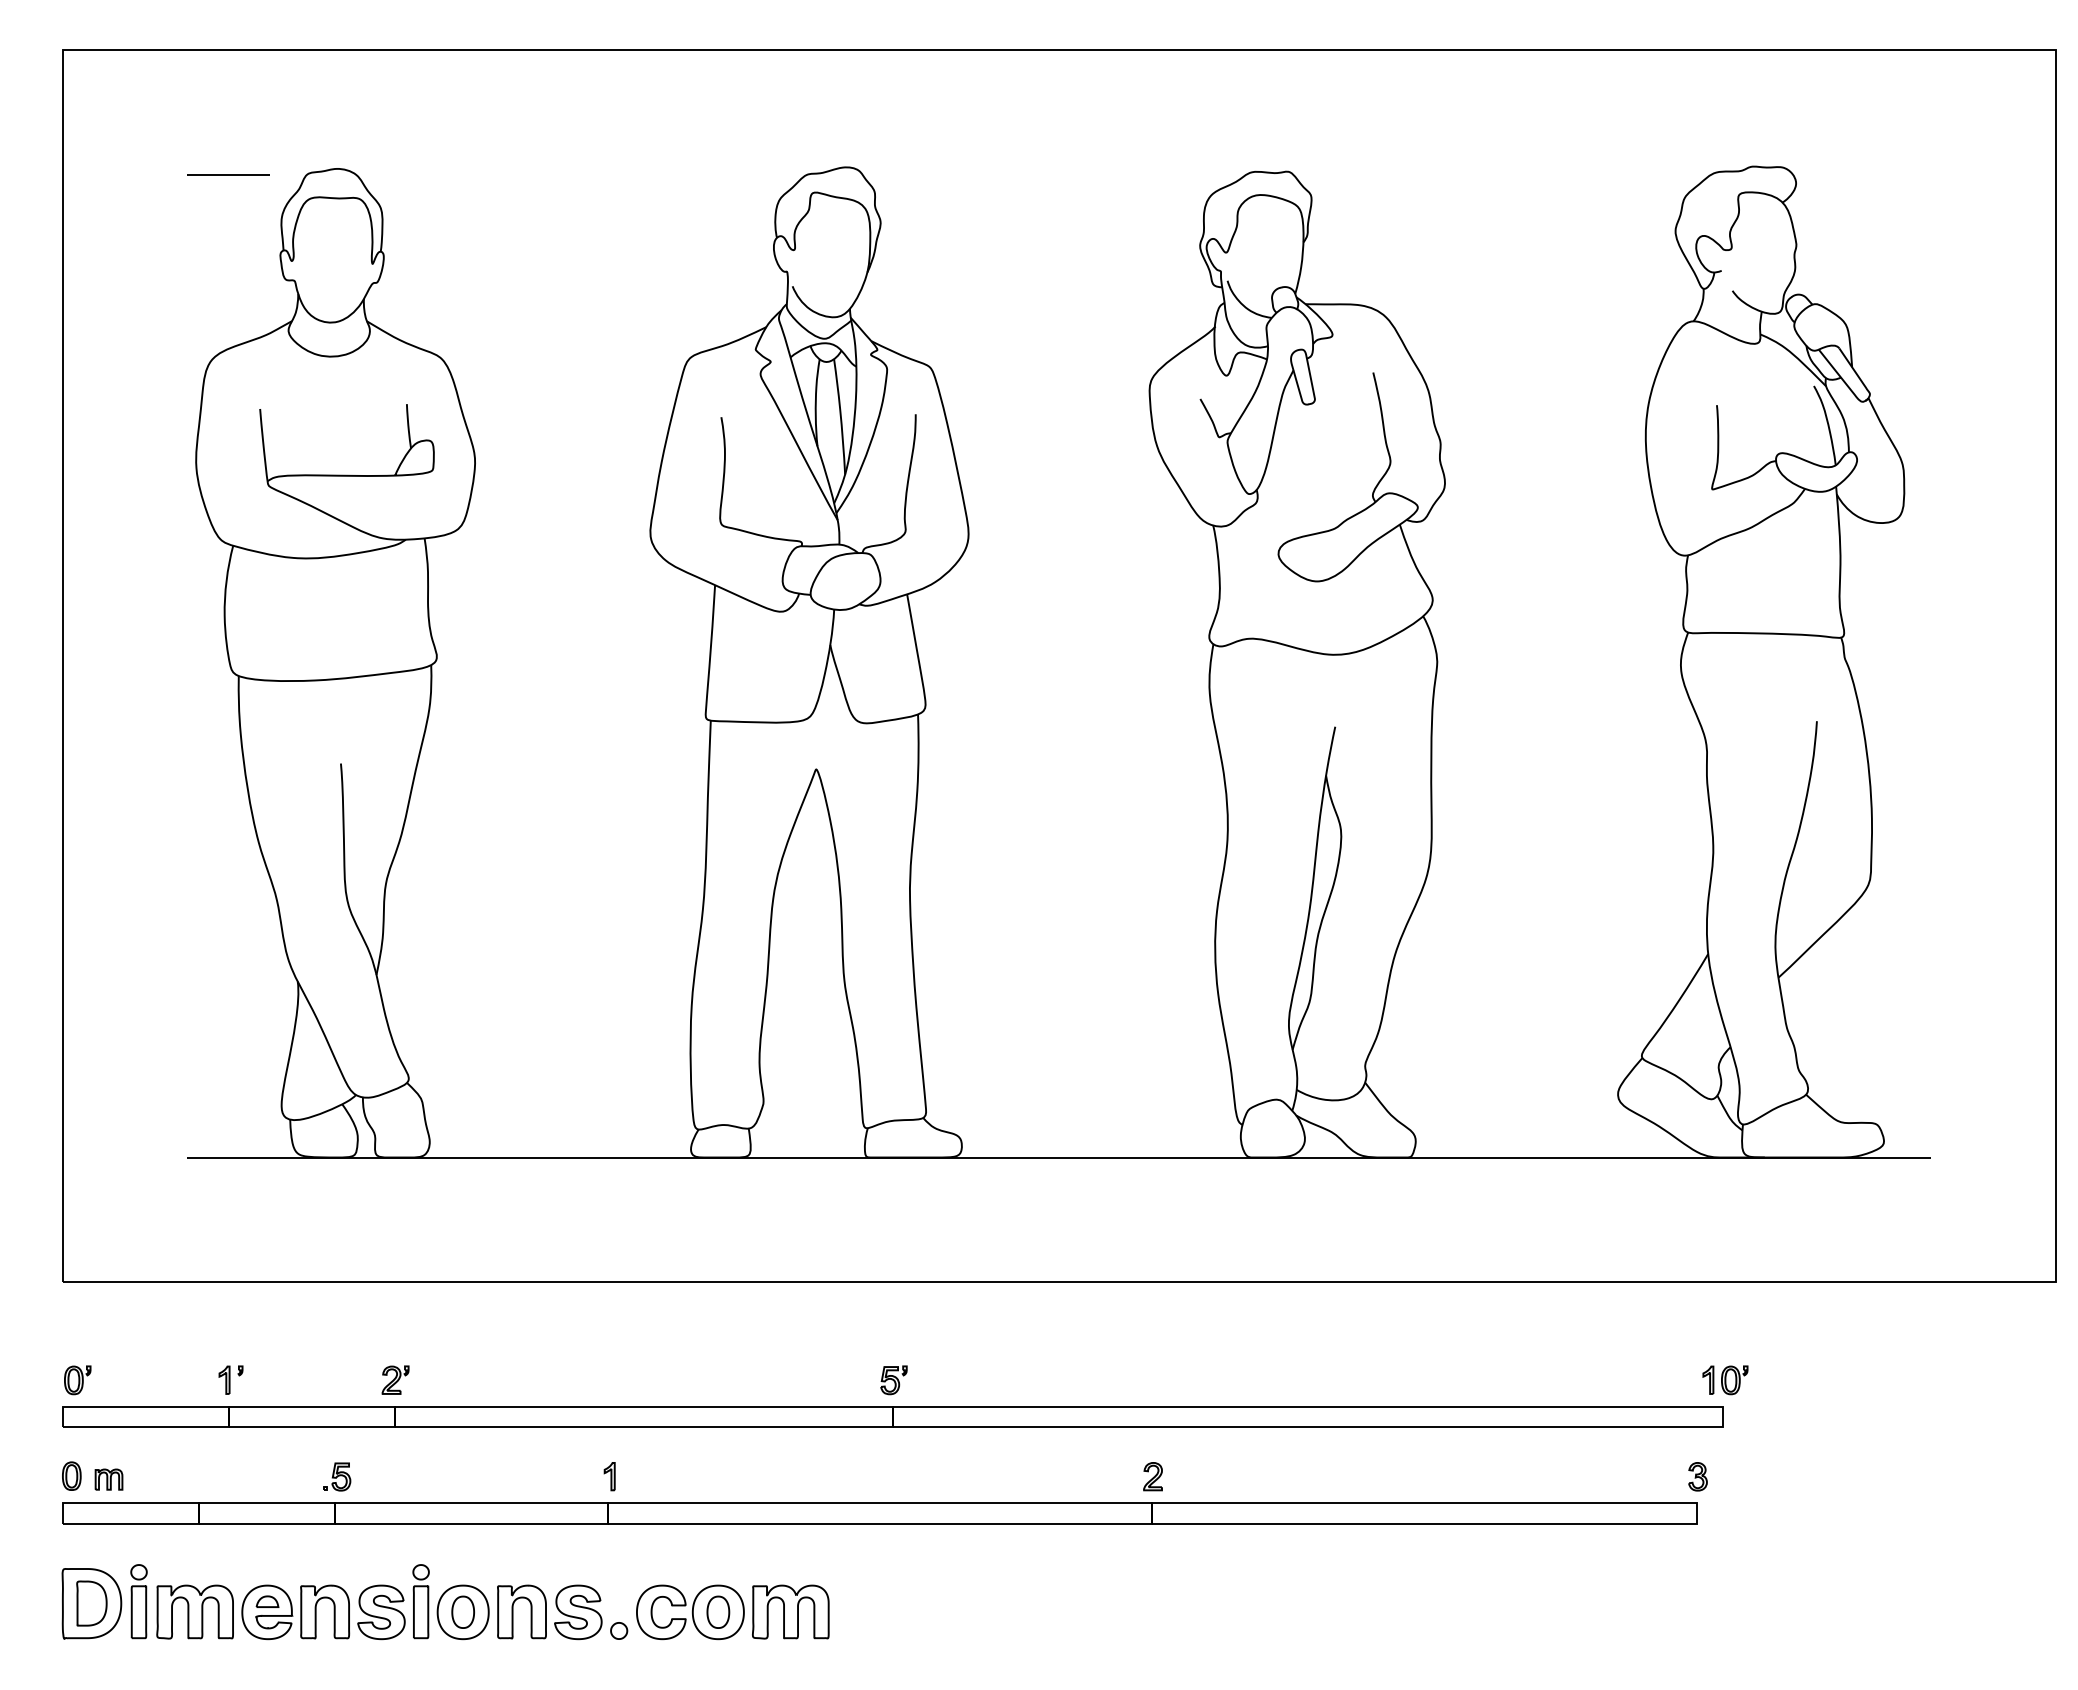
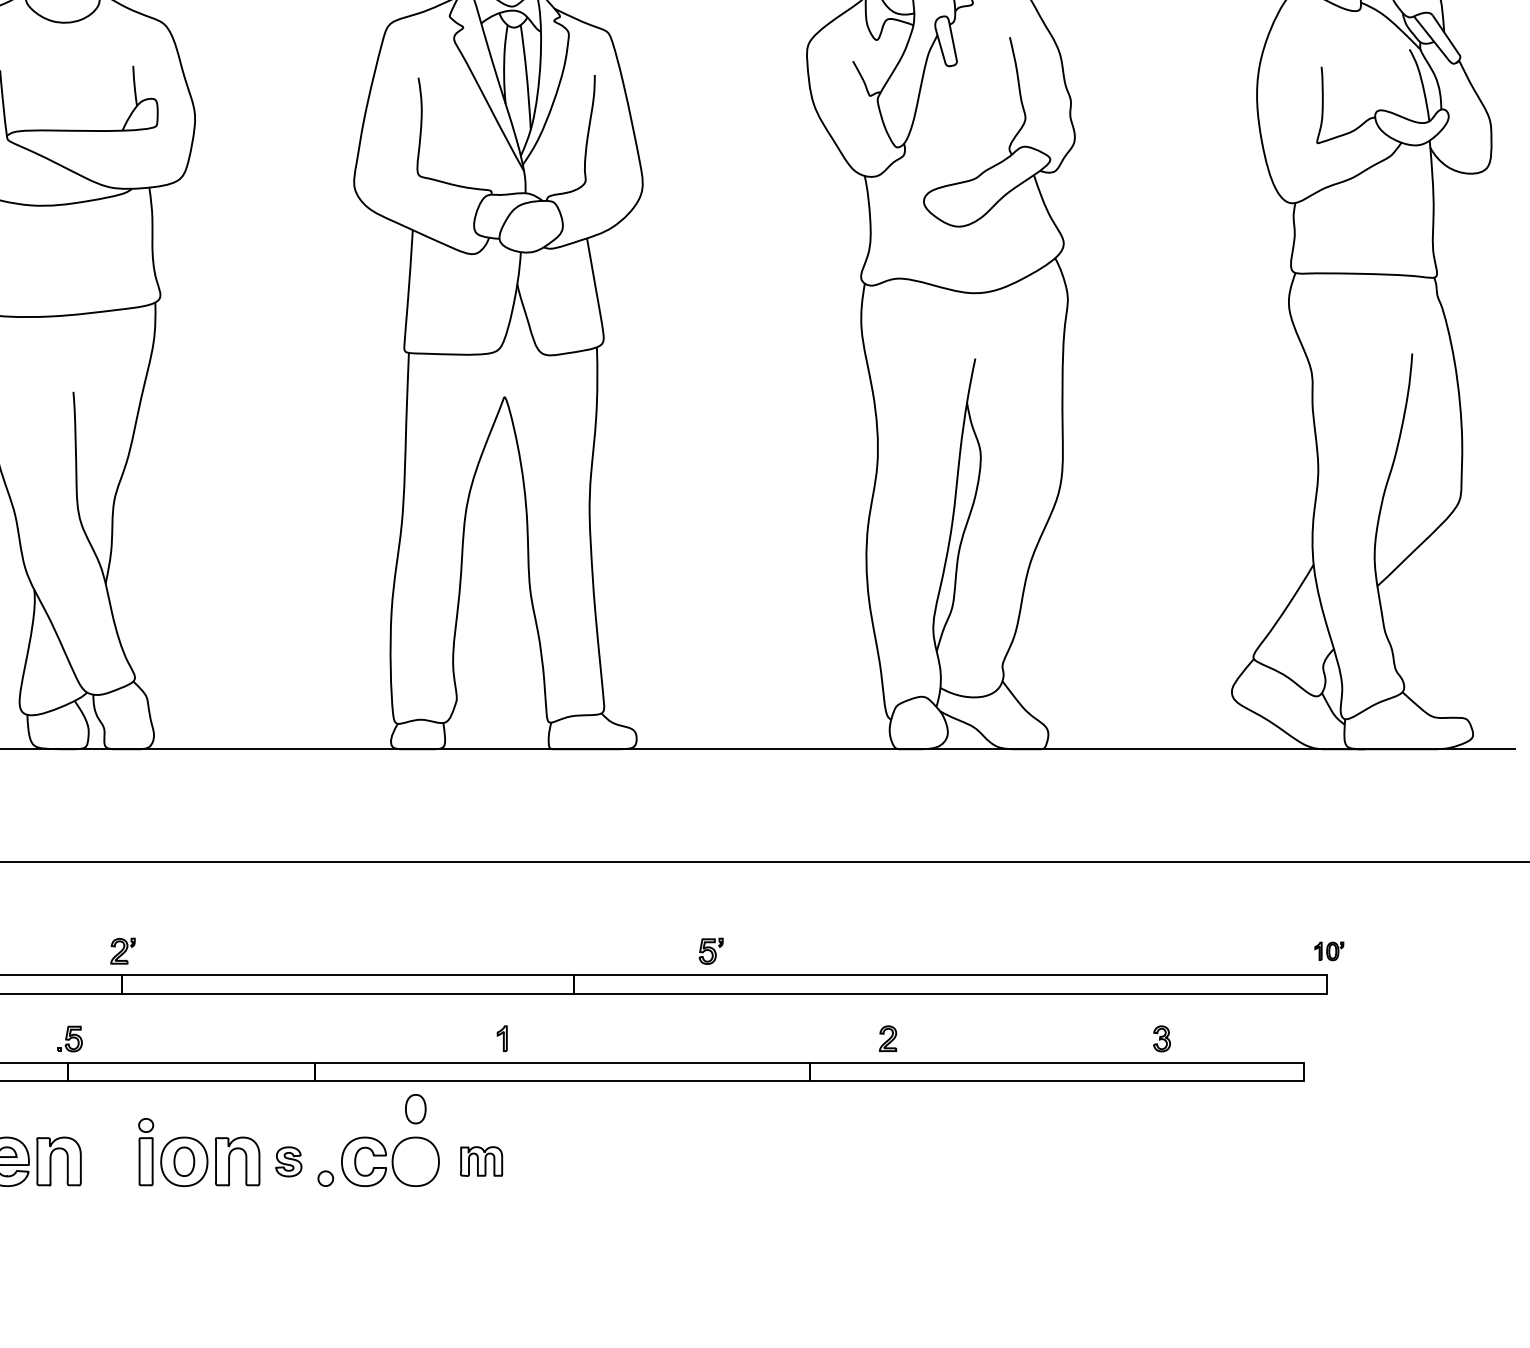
part: (893, 1380) -> (710, 951), moved
part: (1725, 1380) -> (1329, 951), size x0.7
part: (609, 1476) -> (502, 1038), moved
part: (1152, 1476) -> (887, 1038), moved
part: (1697, 1476) -> (1161, 1038), moved
part: (718, 1611) -> (415, 1108), moved
part: (790, 1611) -> (481, 1161), size x0.6
part: (381, 1612) -> (110, 1161), removed
part: (578, 1612) -> (288, 1161), size x0.6

